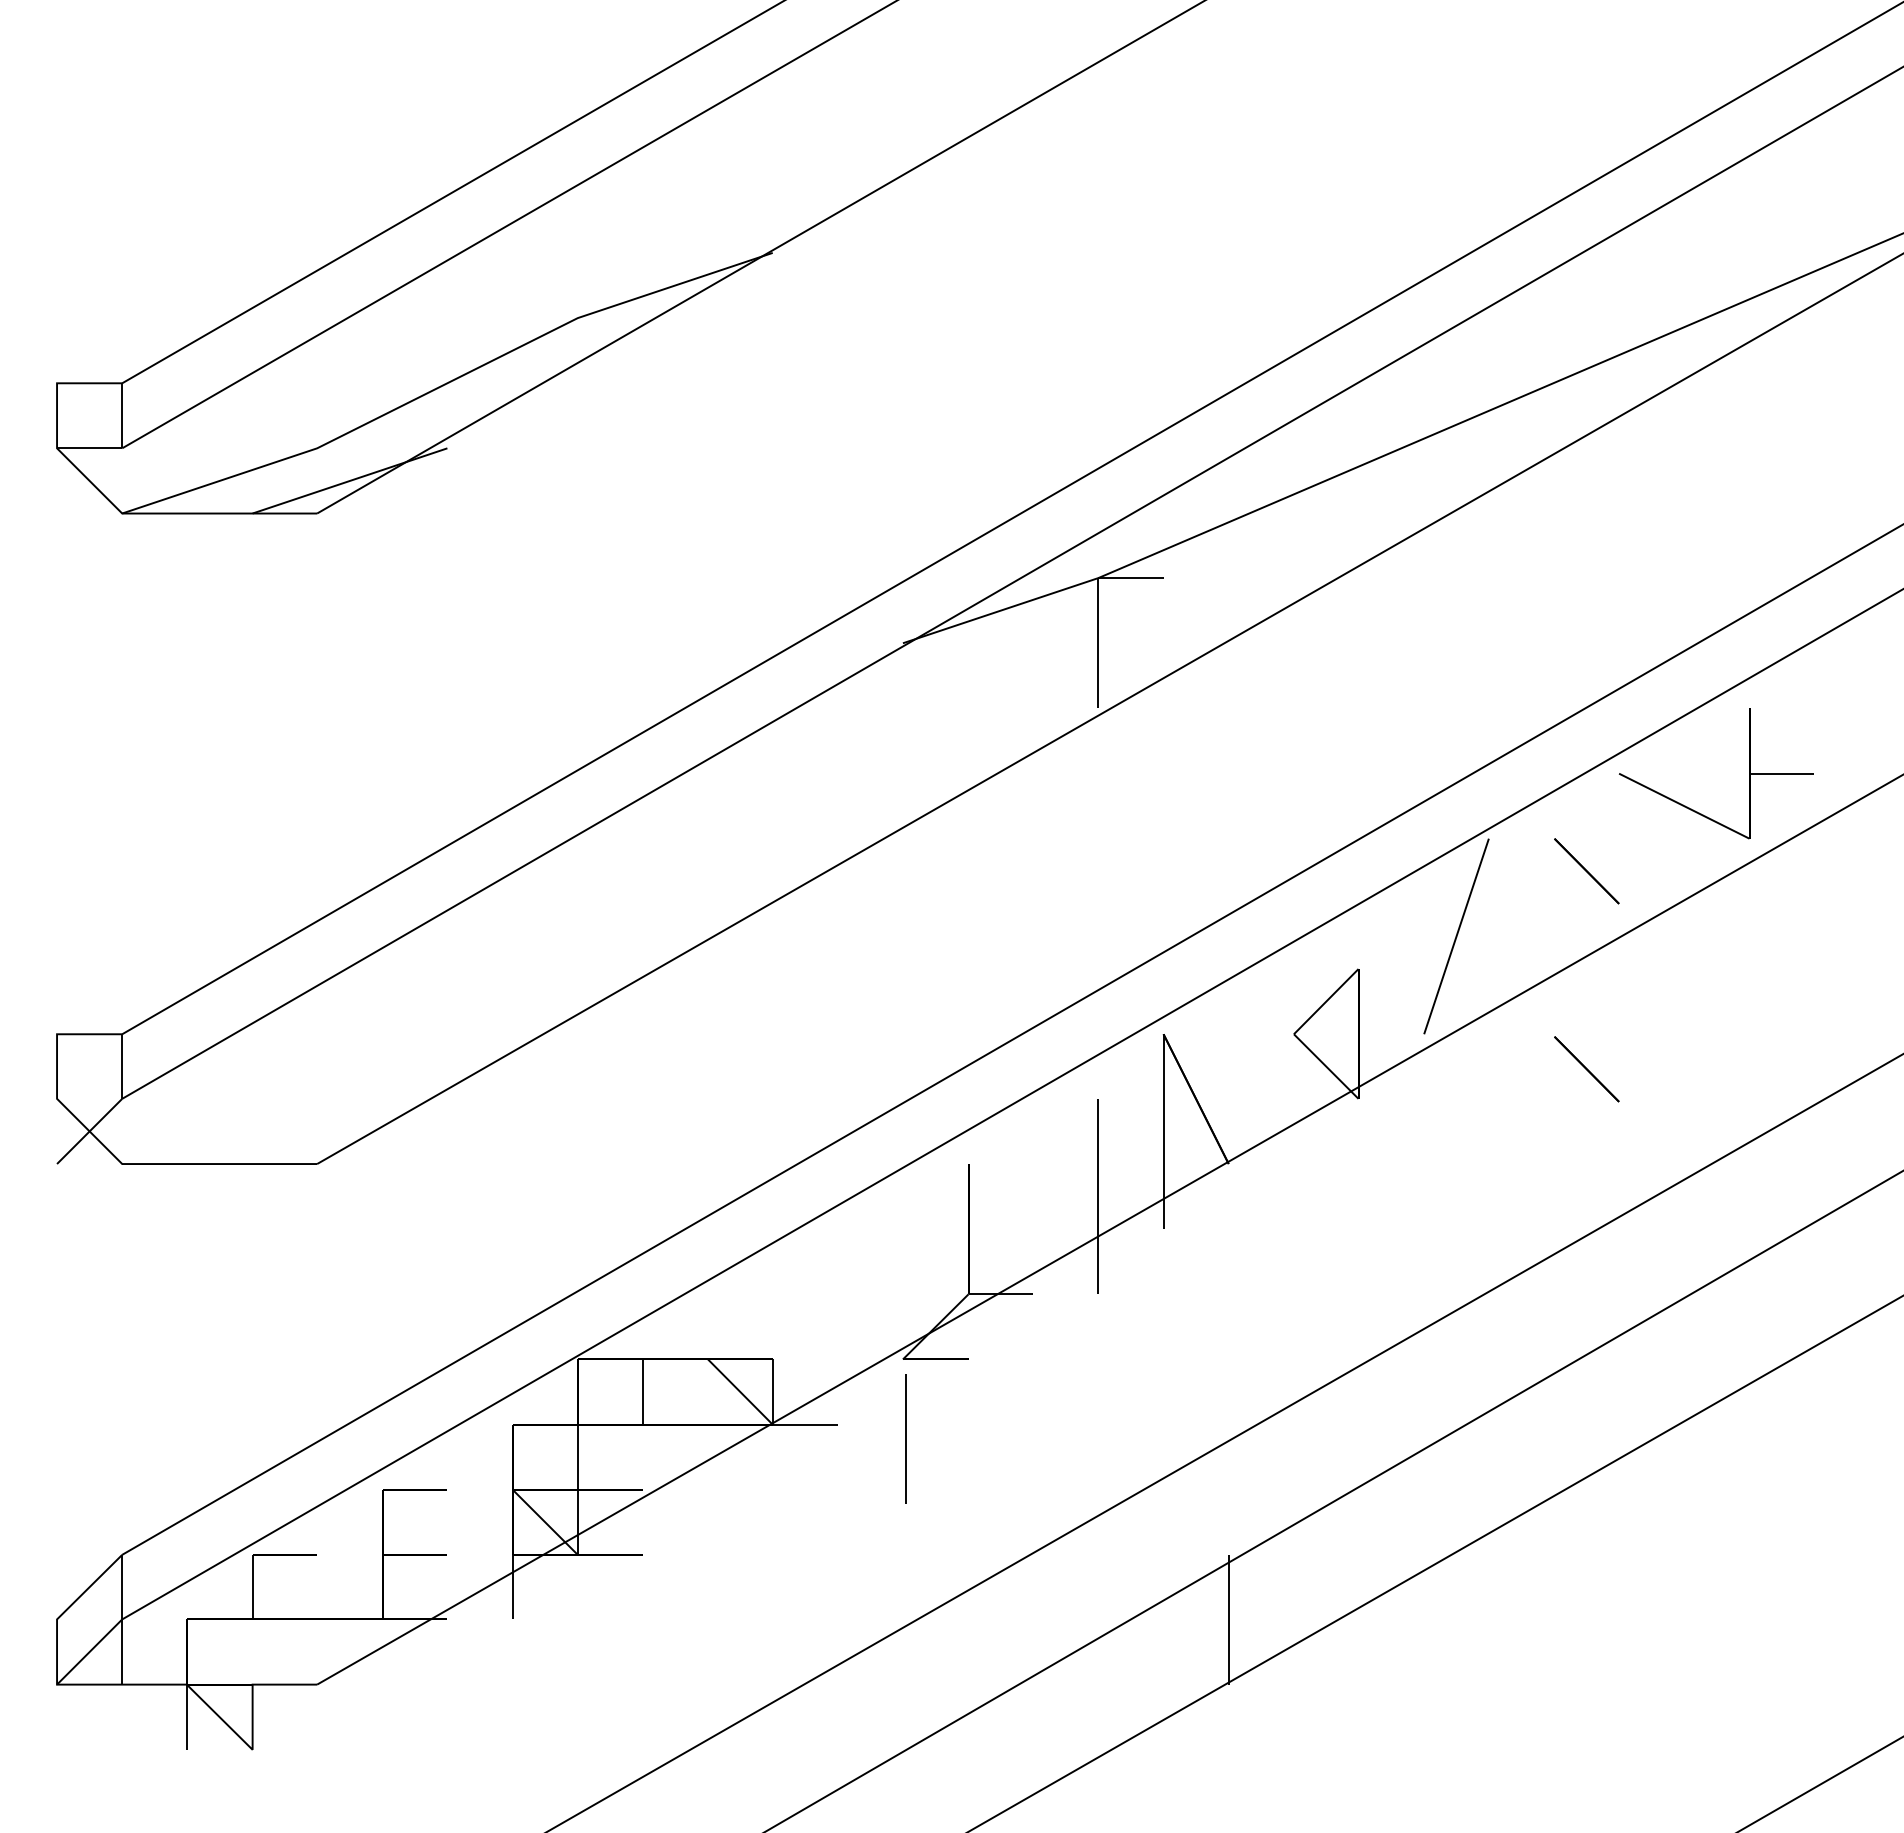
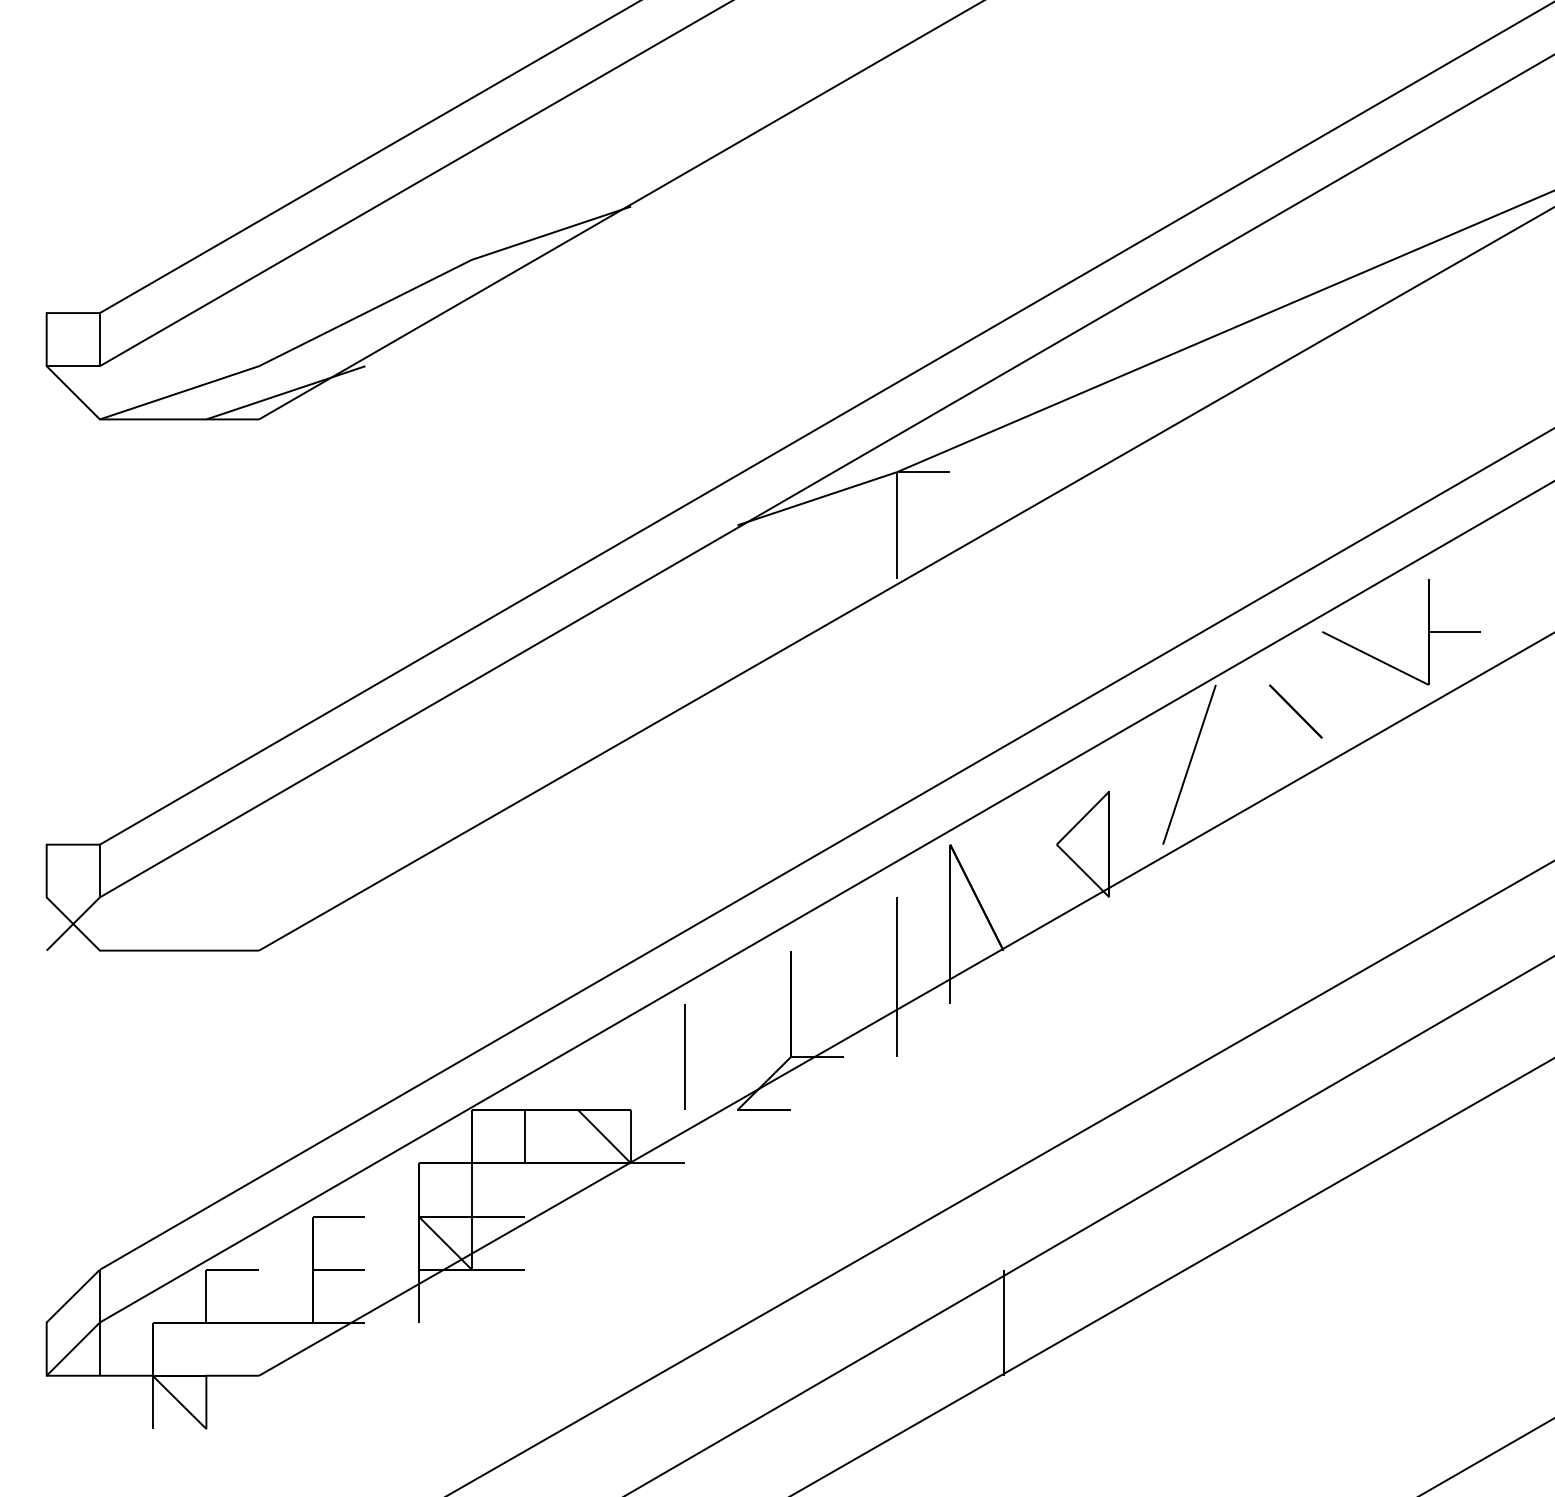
line: (1586, 1069) -> (1295, 873), removed
line: (905, 1438) -> (683, 1056), moved

